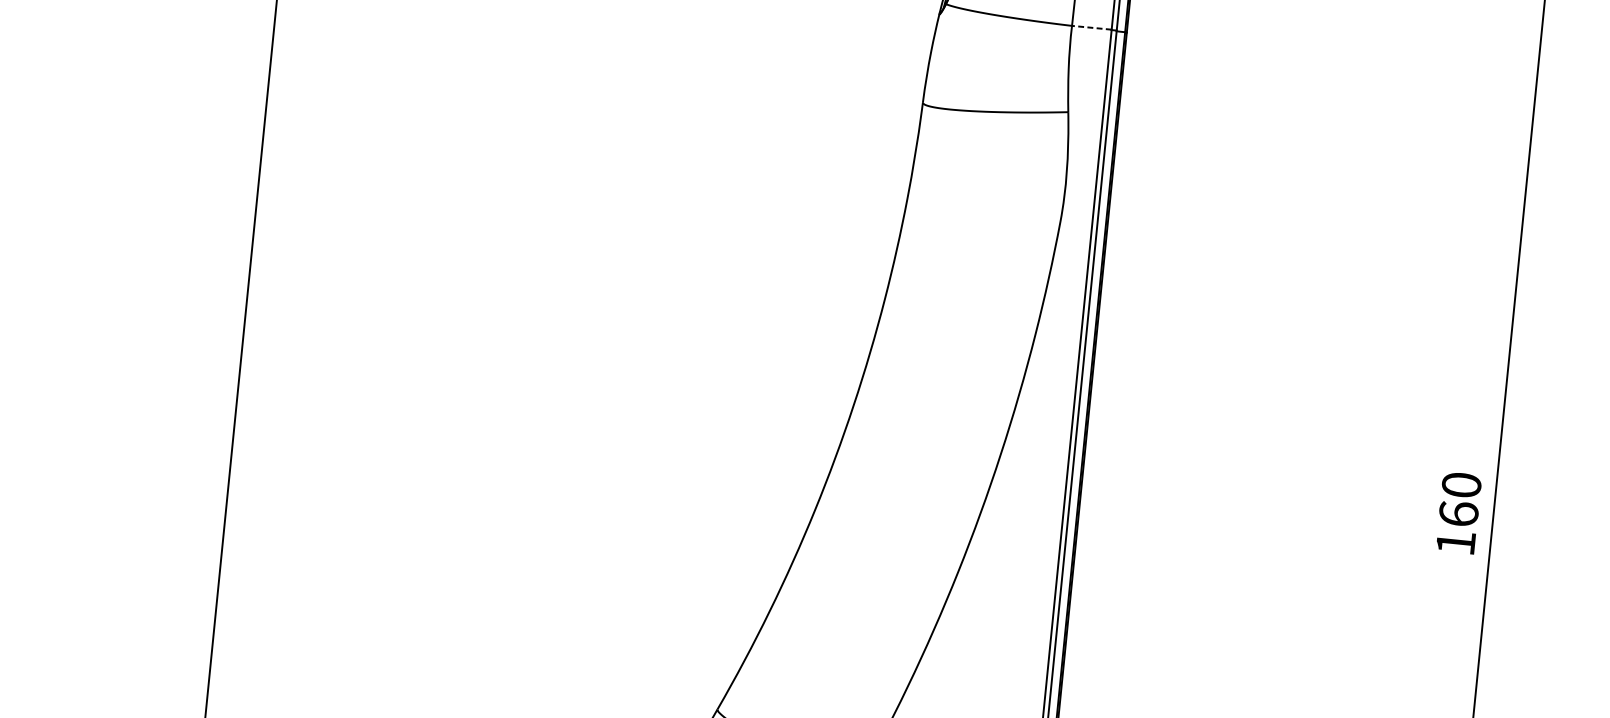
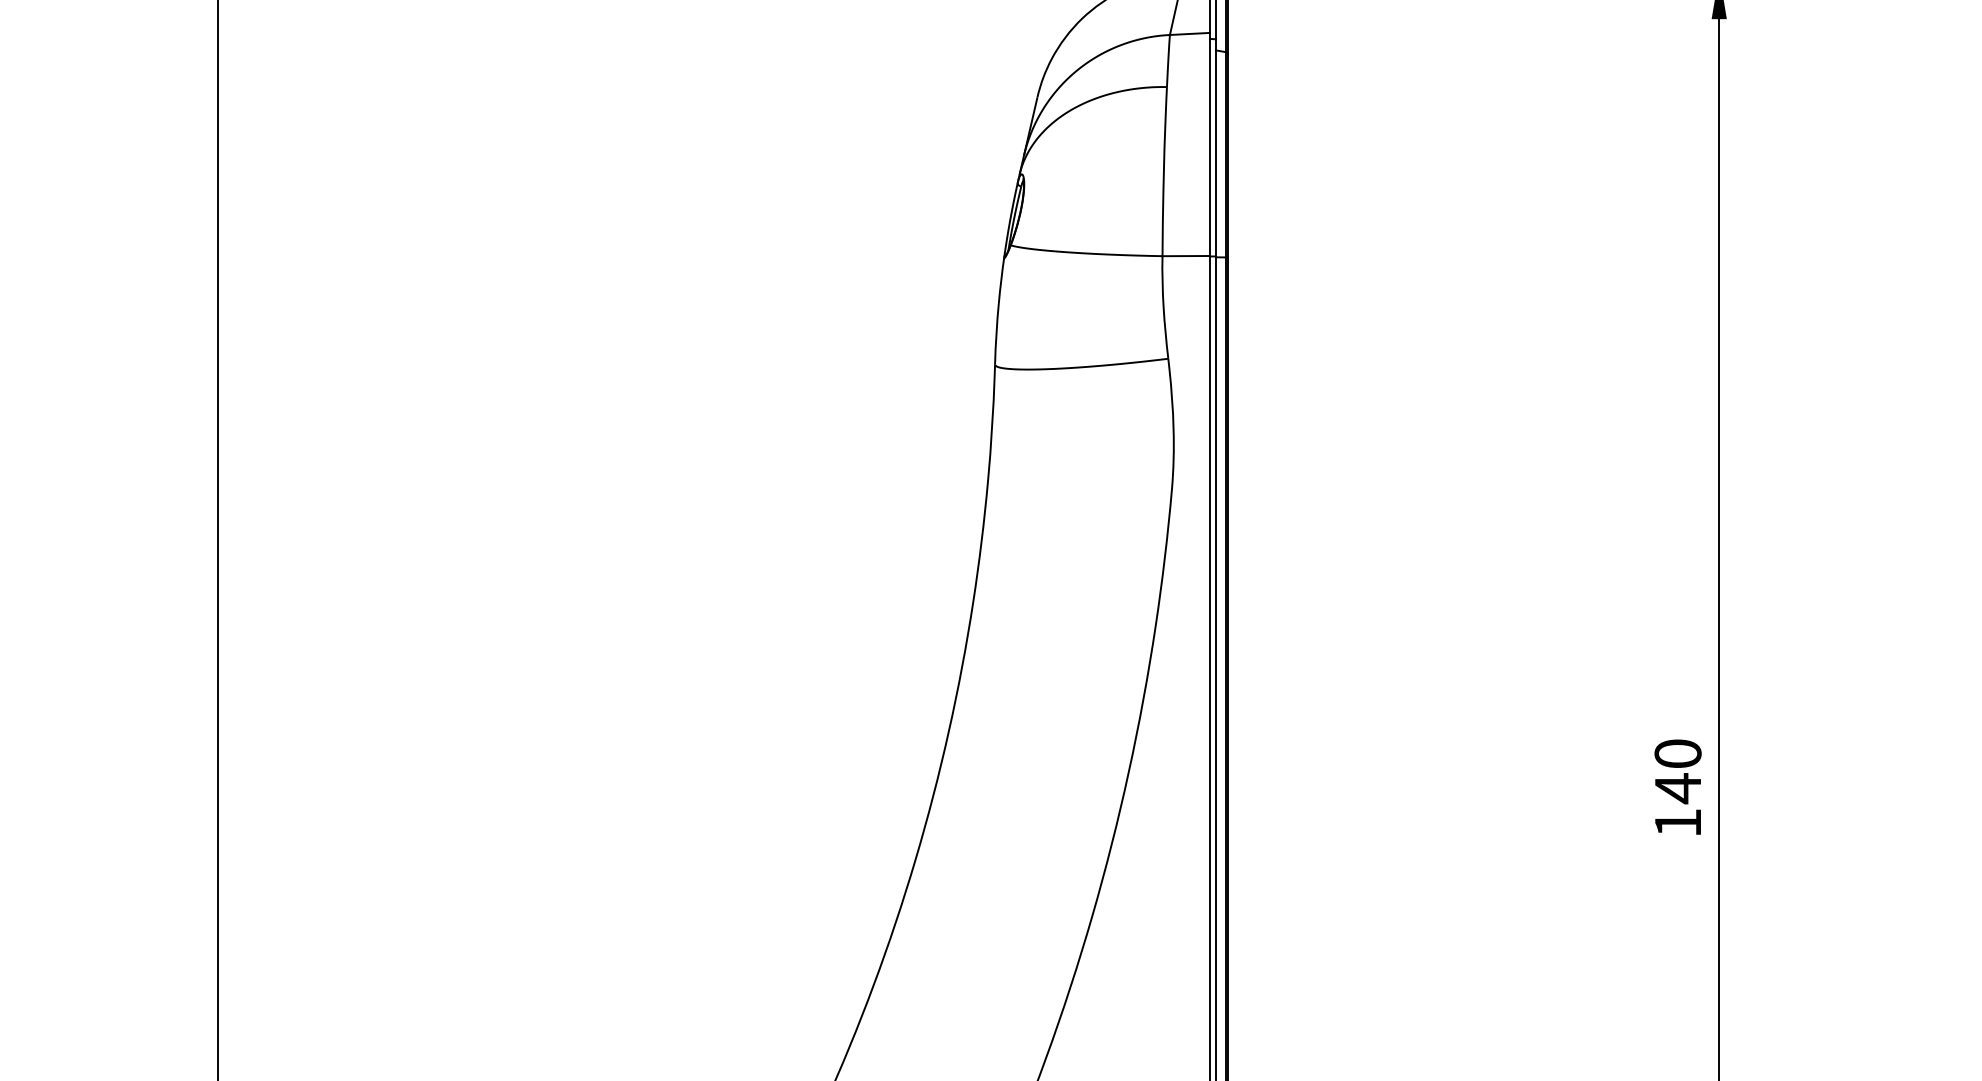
line: (1092, 28) -> (1186, 256), dashed -> solid
text: (1458, 514) -> (1677, 788), 160 -> 140

